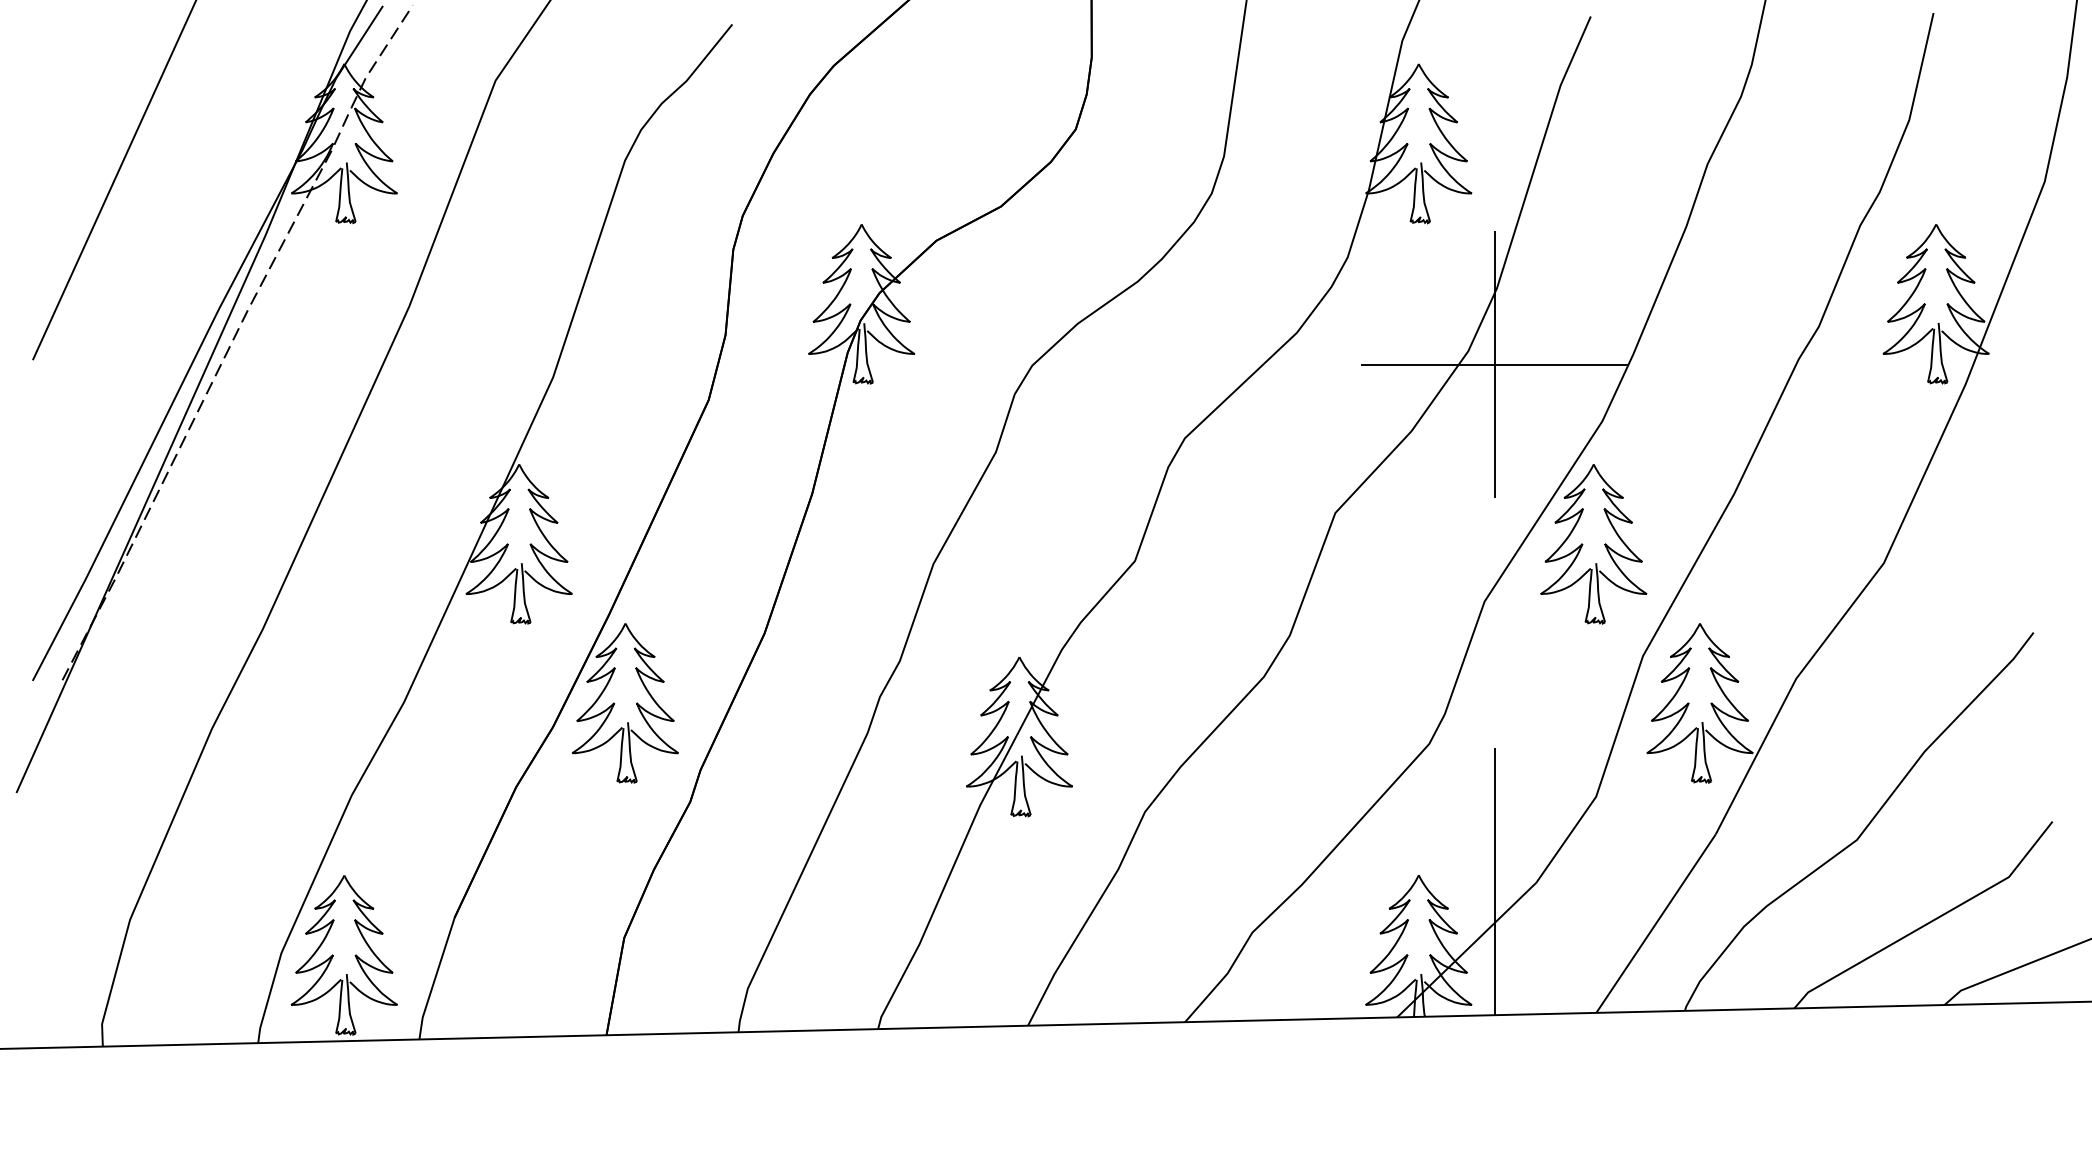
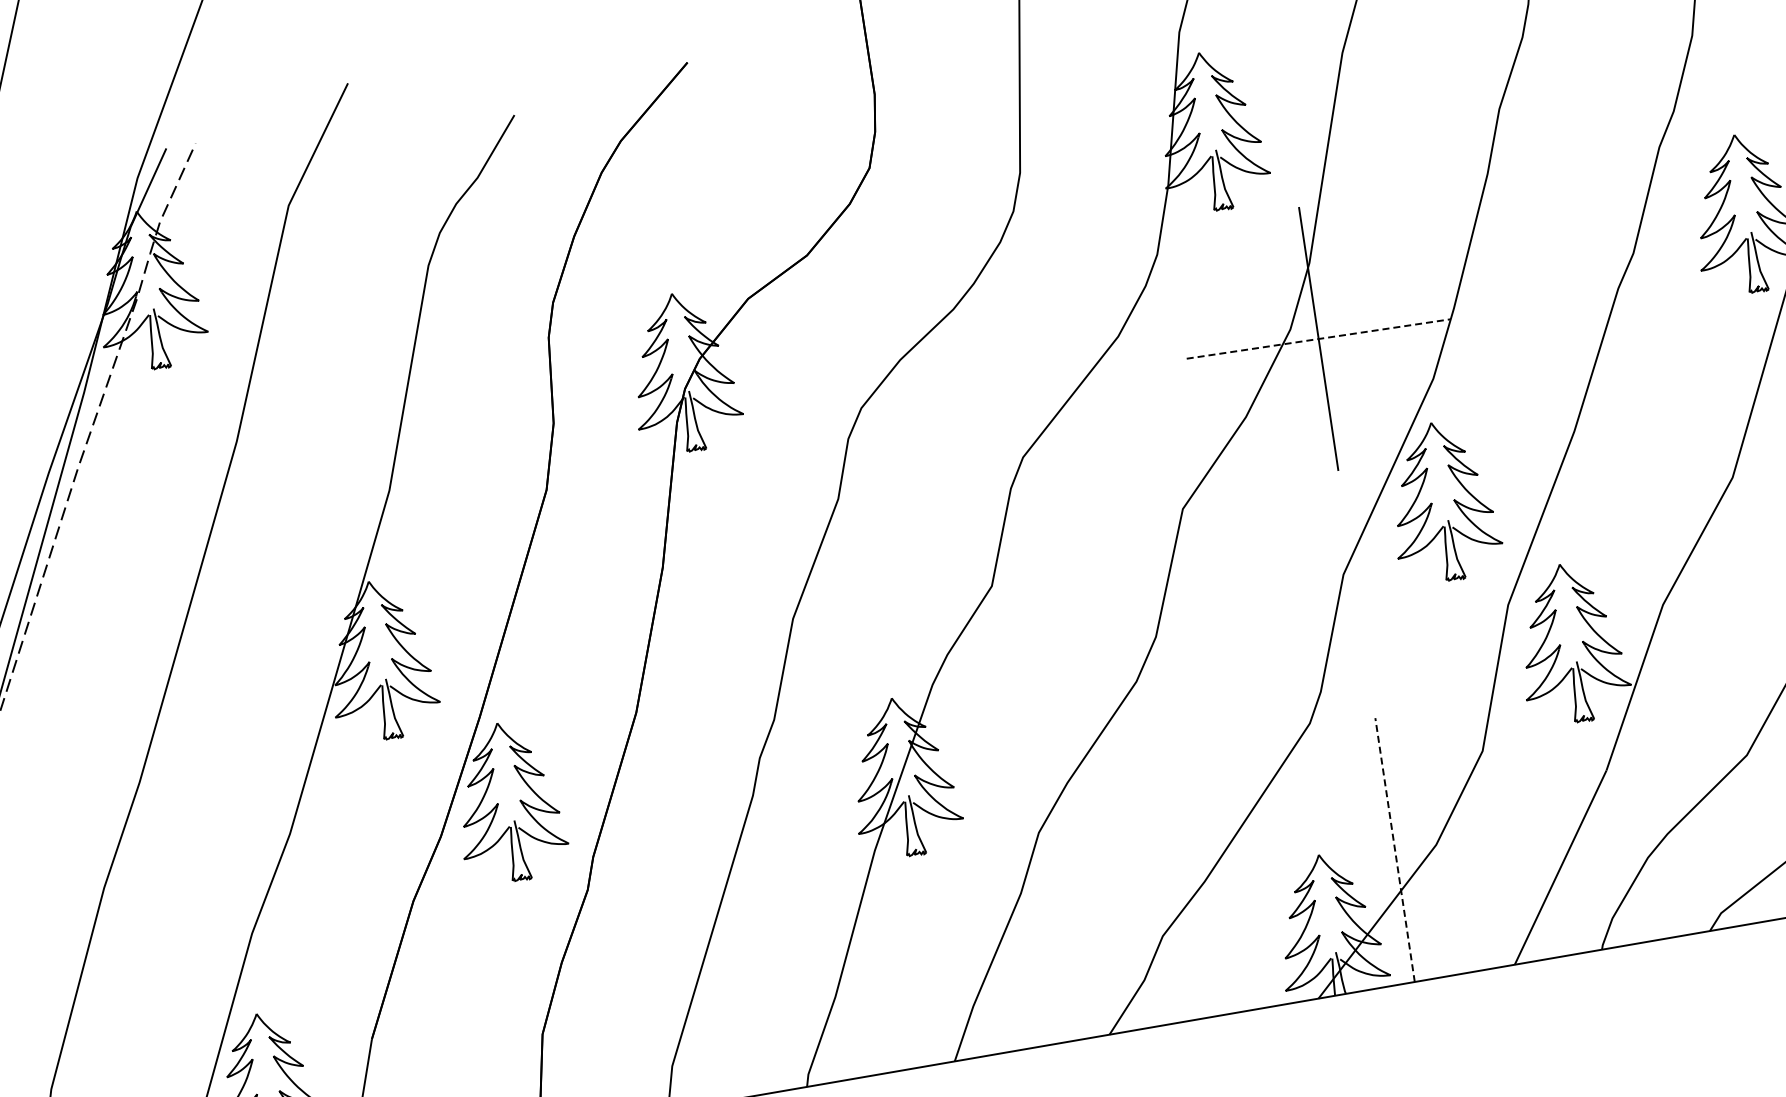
line: (1495, 364) -> (1319, 338), solid -> dashed
line: (1494, 881) -> (1394, 849), solid -> dashed

